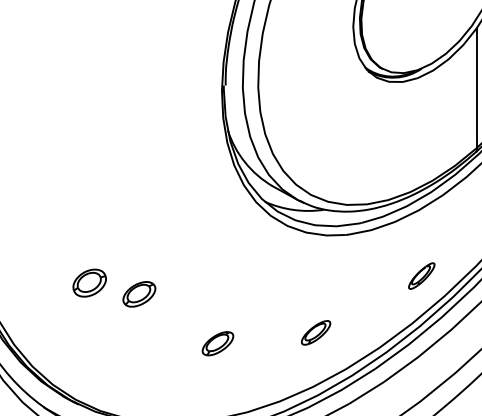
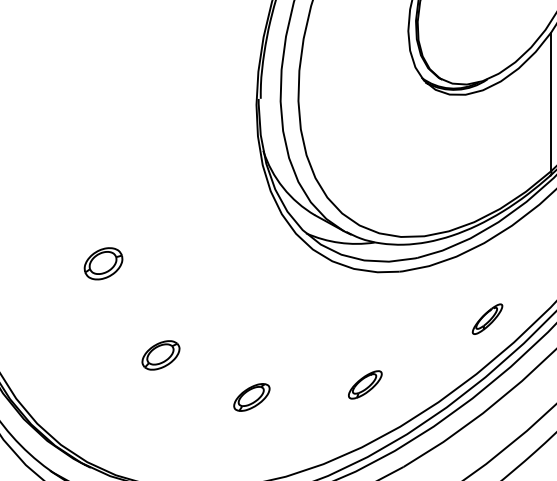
part: (89, 282) -> (103, 263), moved
part: (139, 294) -> (161, 355), moved

